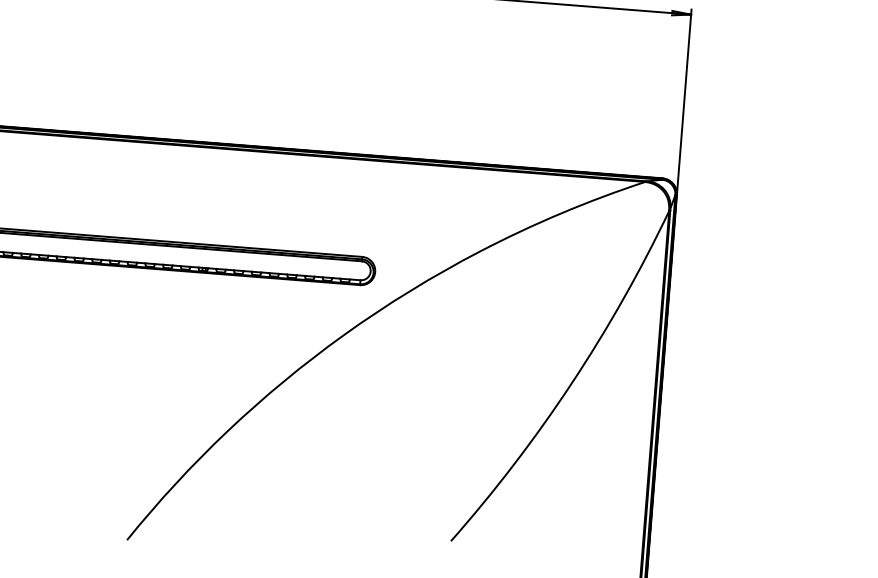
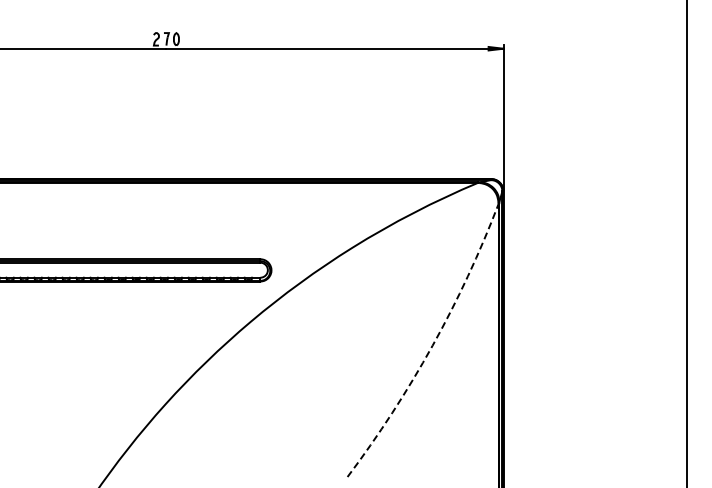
arc: (571, 383) -> (432, 345), solid -> dashed

